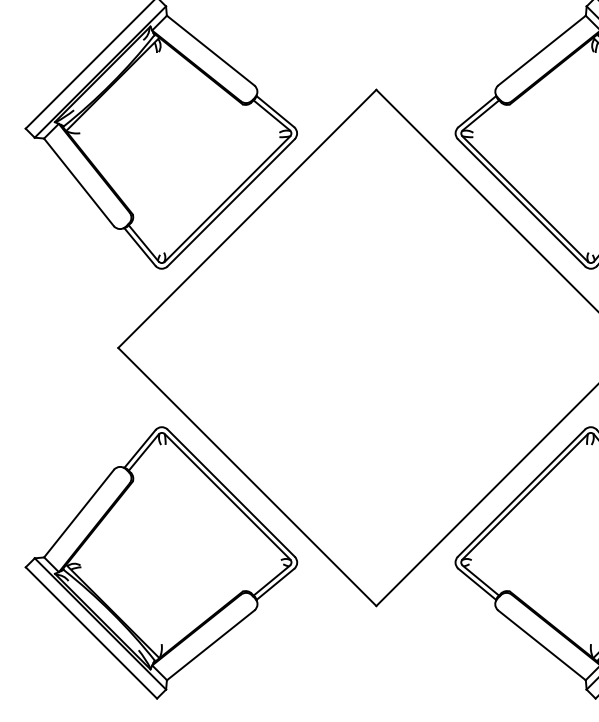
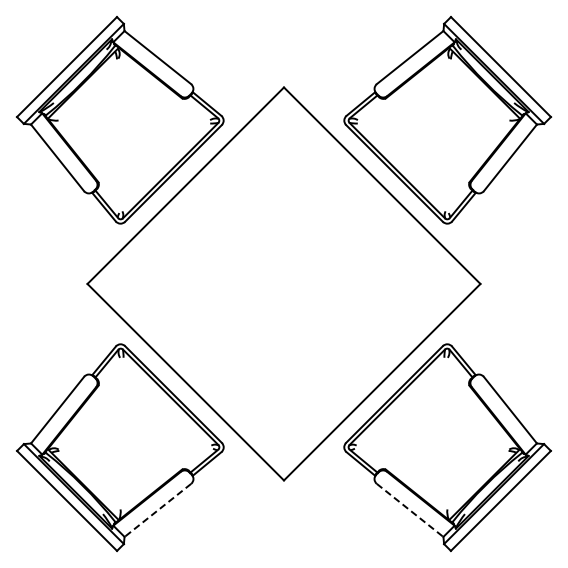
line: (210, 645) -> (157, 510), solid -> dashed
line: (542, 645) -> (410, 510), solid -> dashed

